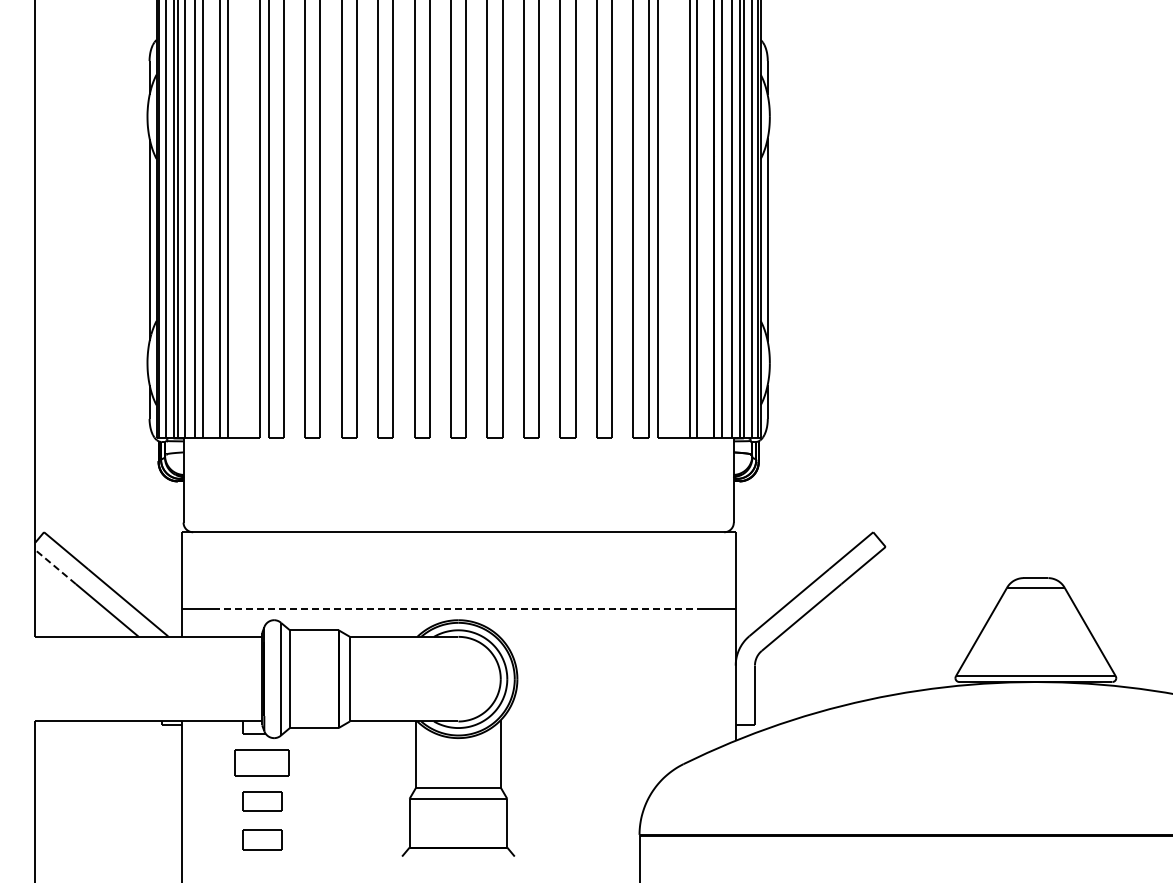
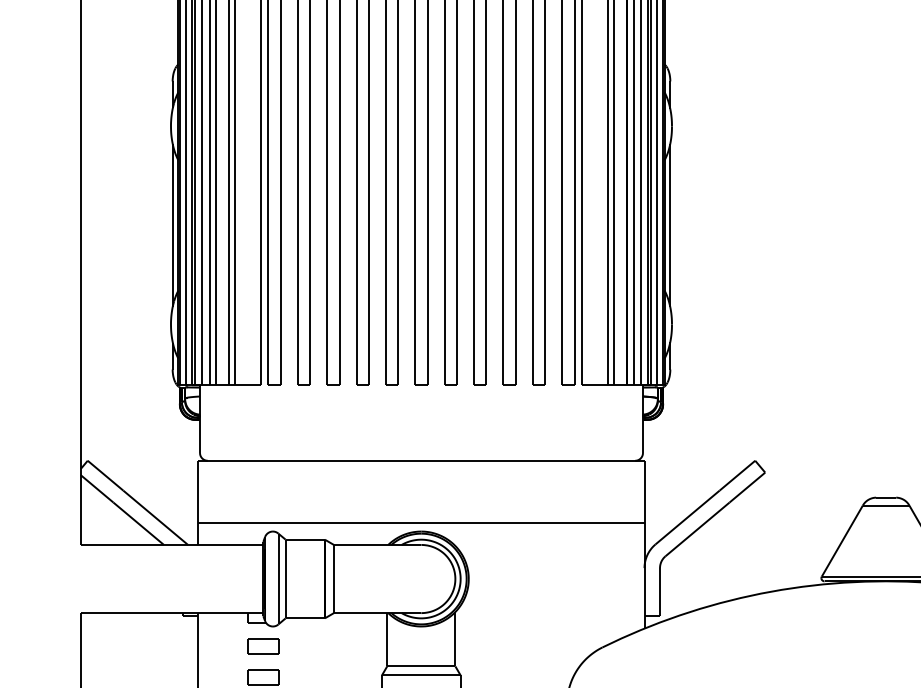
line: (55, 566) -> (96, 488), dashed -> solid
line: (458, 609) -> (421, 522), dashed -> solid
part: (262, 763) -> (263, 646), size x0.71

